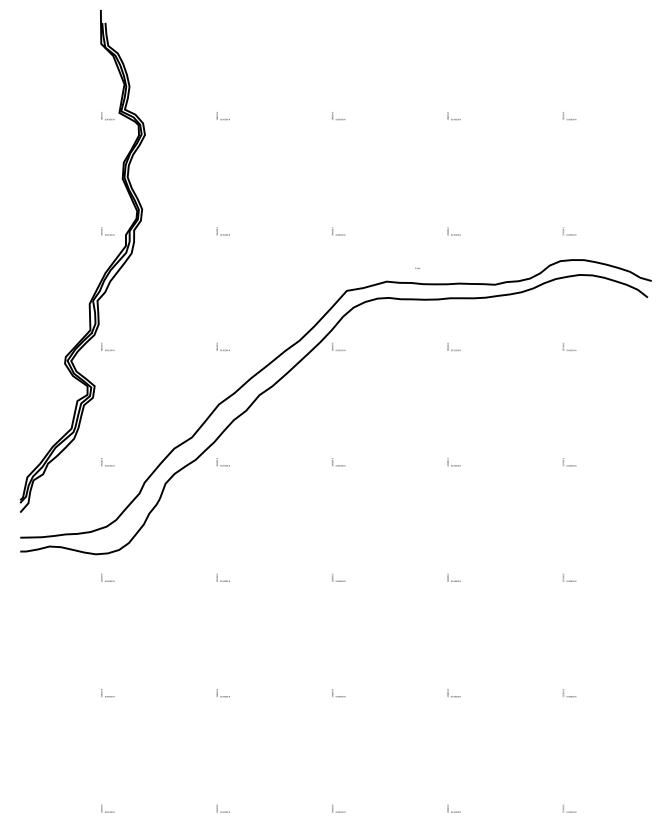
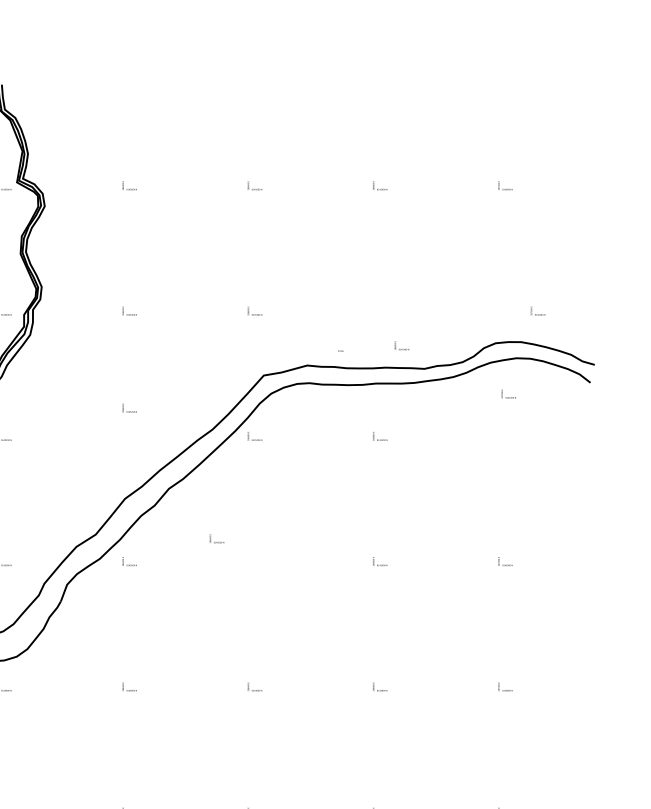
text: (453, 231) -> (401, 345), moved
text: (569, 231) -> (538, 311), moved
text: (222, 346) -> (128, 407), moved
text: (569, 346) -> (508, 393), moved
text: (338, 462) -> (216, 539), moved

